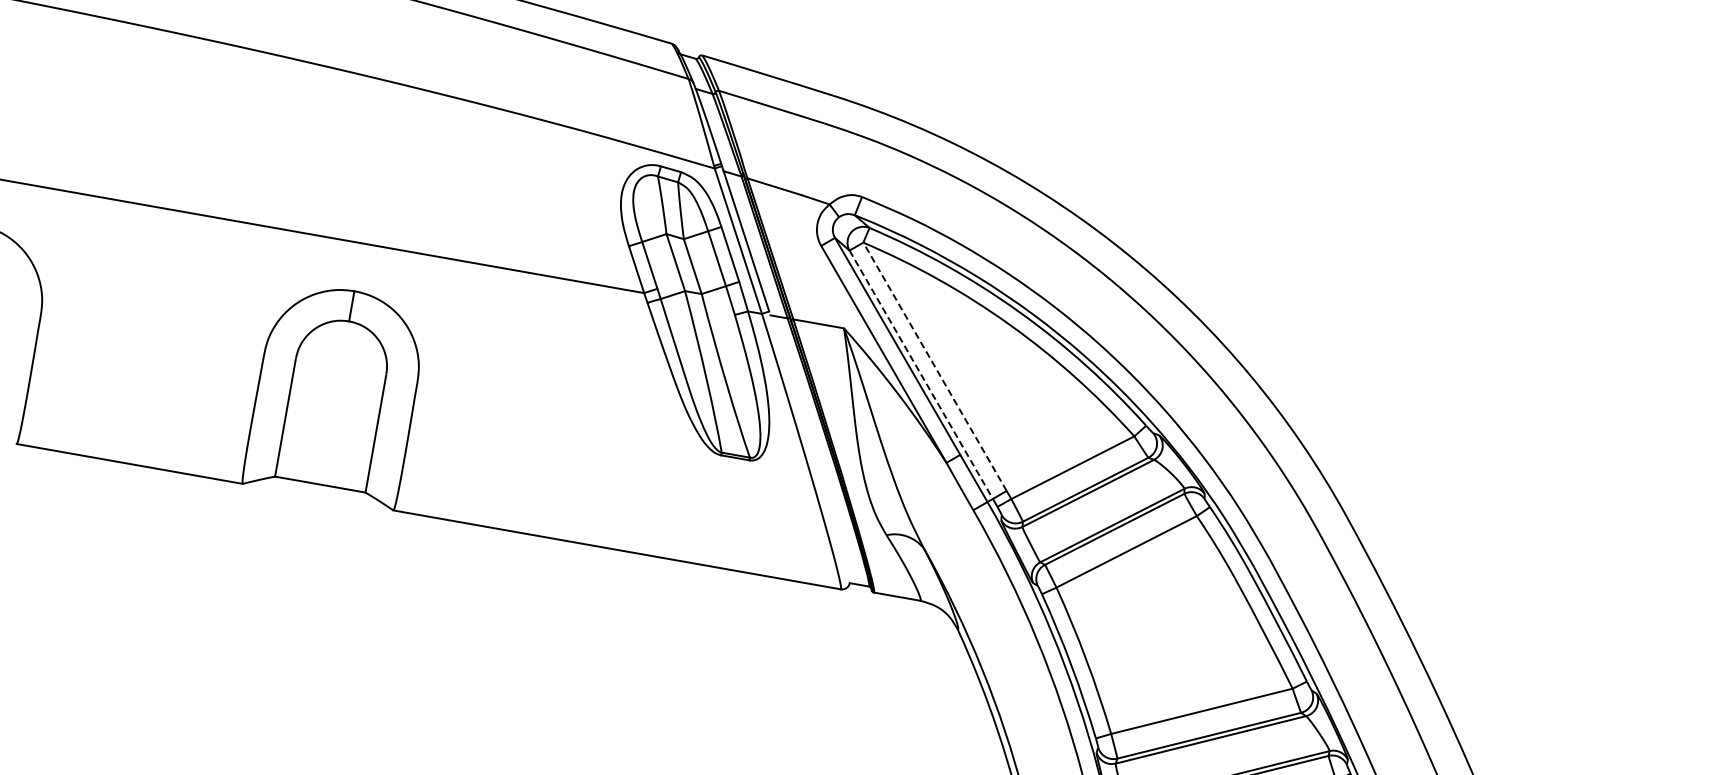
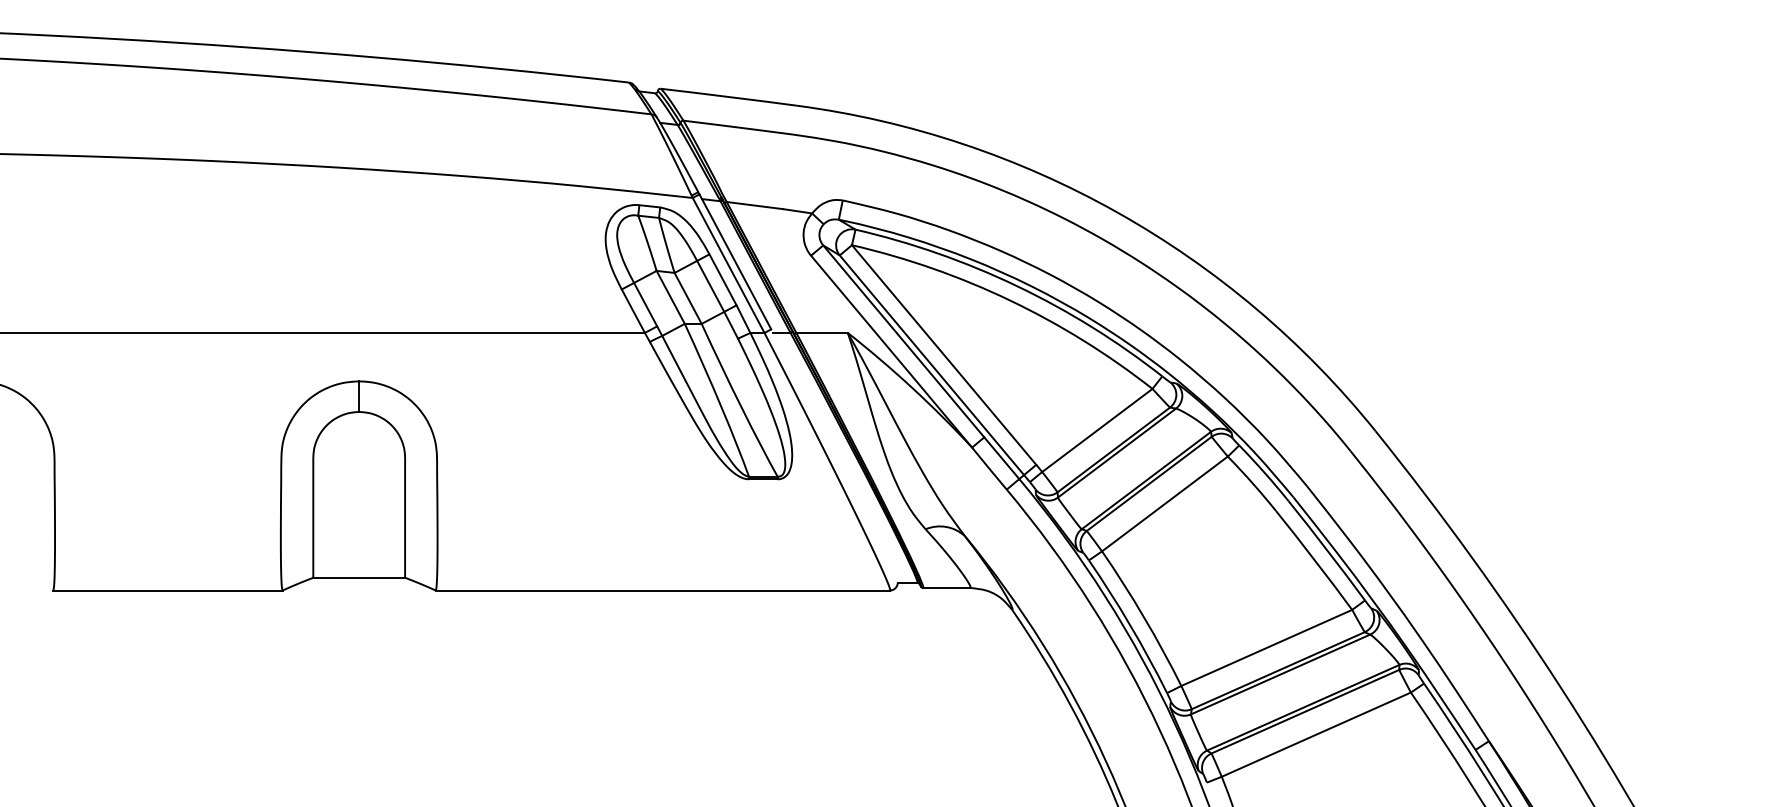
line: (934, 366) -> (943, 354), dashed -> solid
line: (921, 375) -> (932, 365), dashed -> solid

